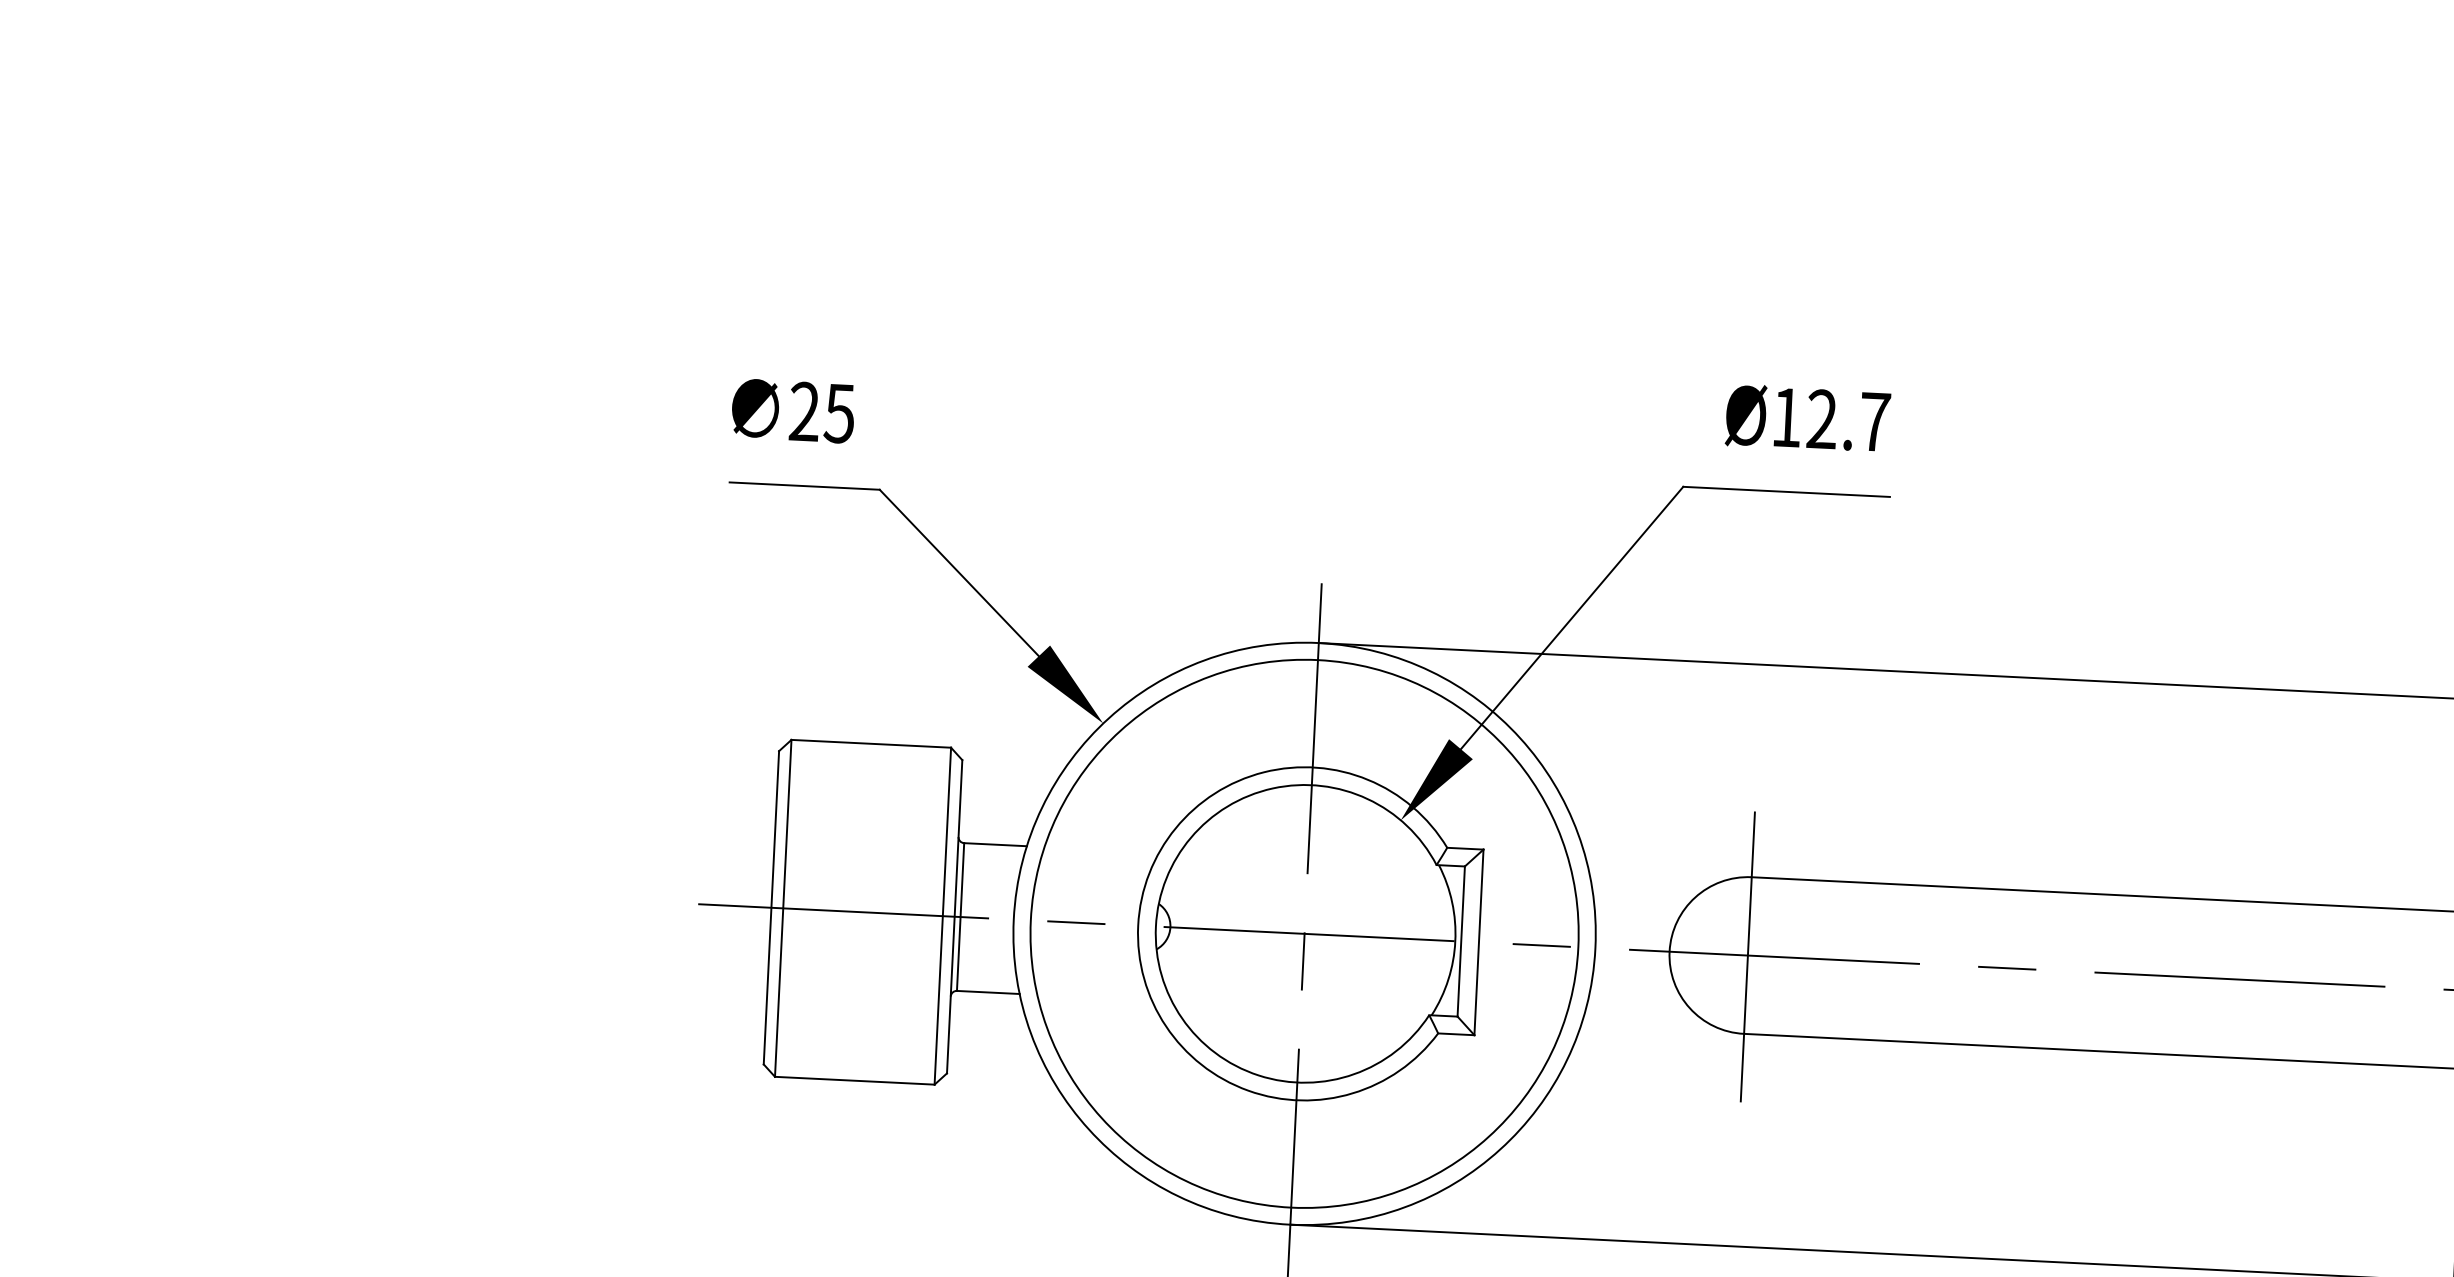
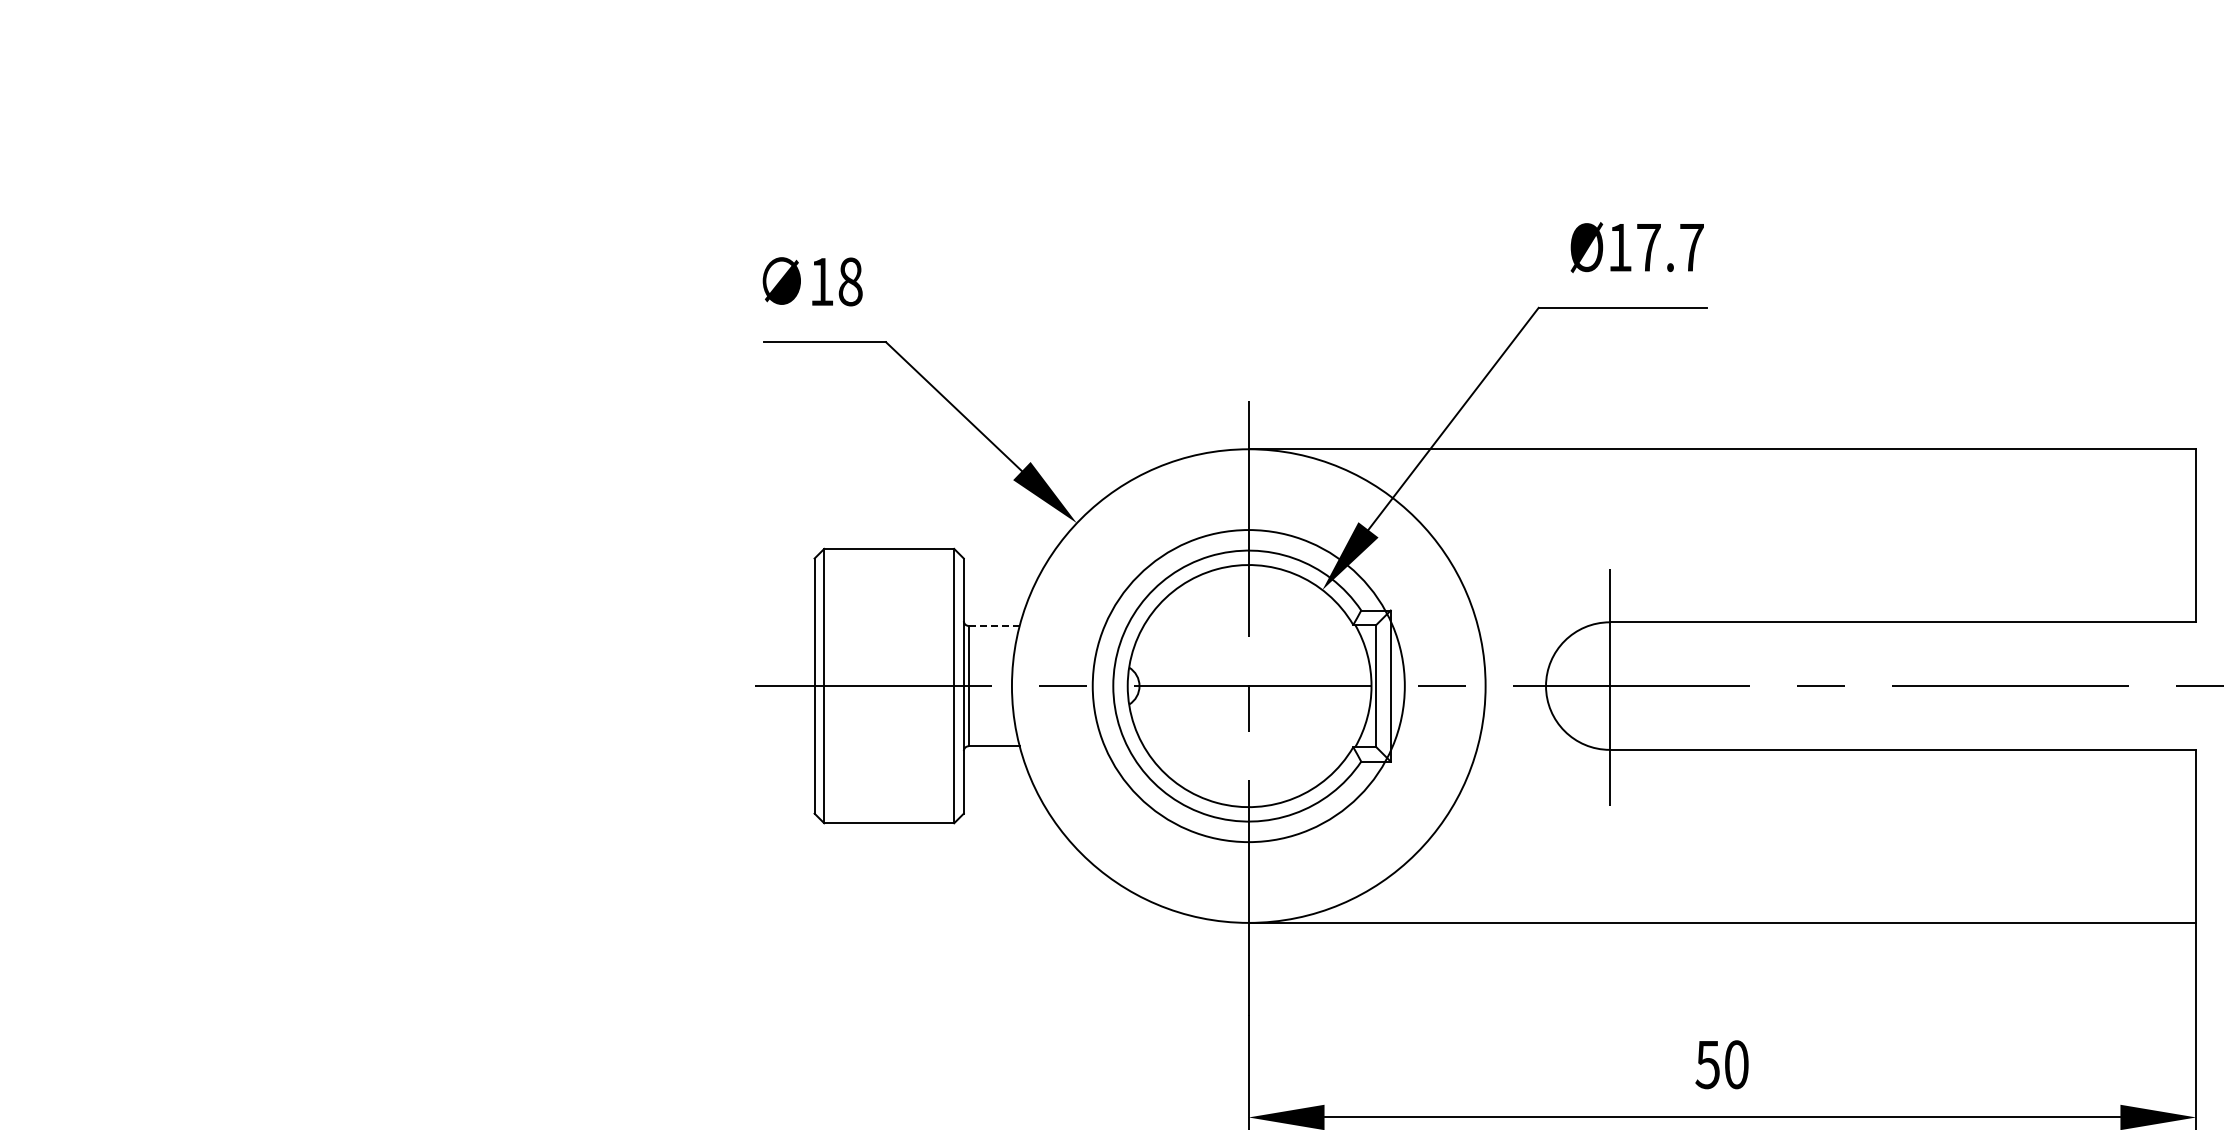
text: (822, 412) -> (836, 281), 25 -> 18
text: (1821, 419) -> (1648, 247), Ø12.7 -> Ø17.7
line: (995, 844) -> (994, 625), solid -> dashed
circle: (1304, 934) -> (1248, 686), size x0.7

